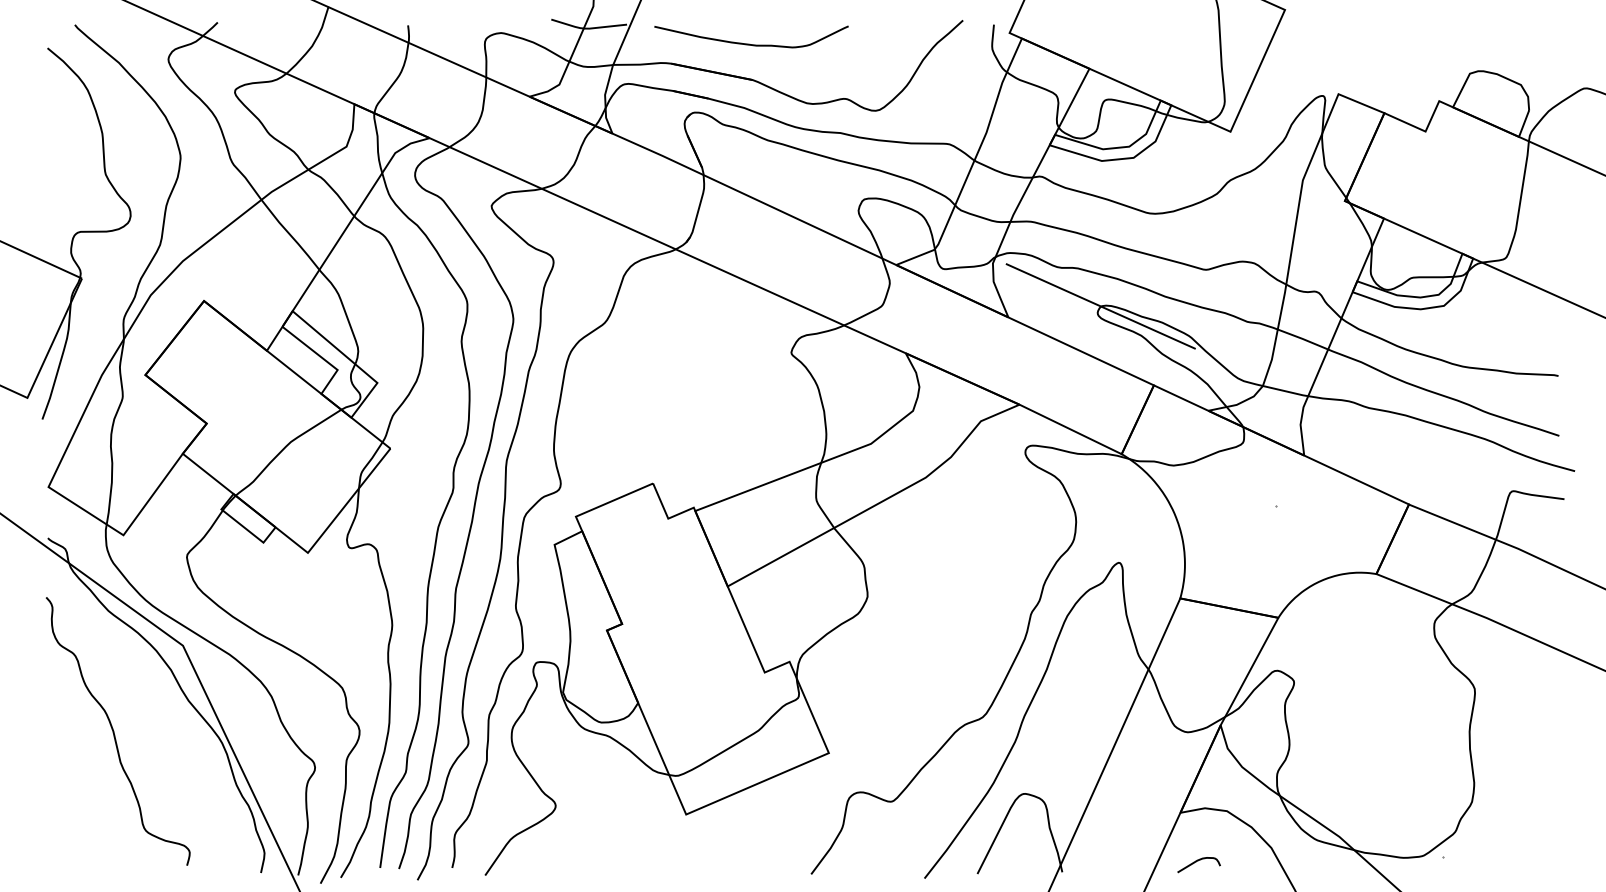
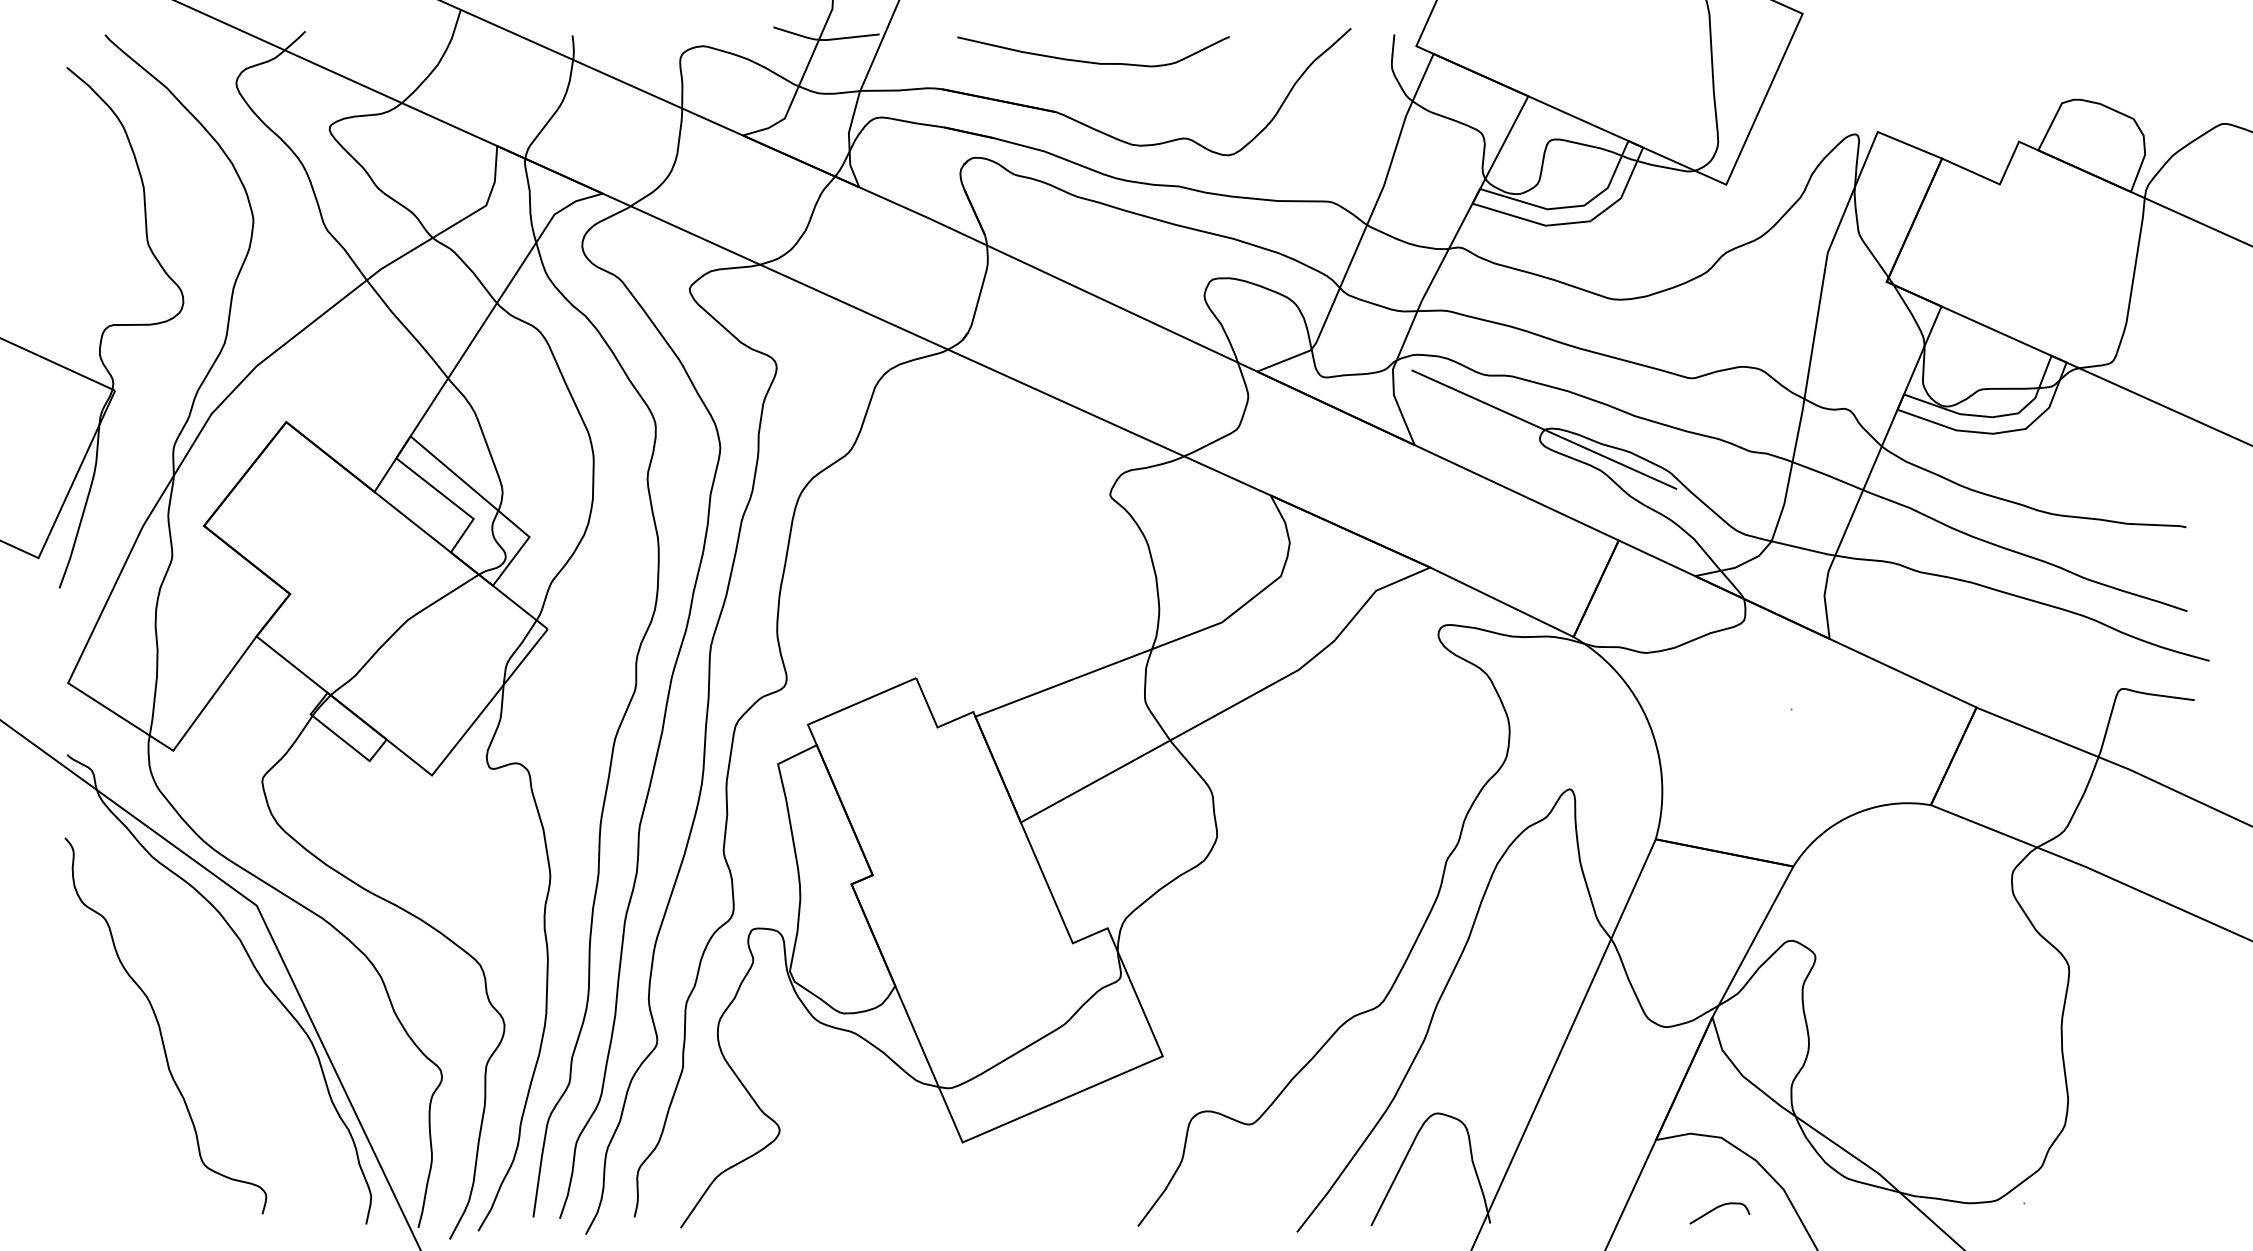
curve: (749, 43) -> (1090, 60), moved
curve: (1196, 862) -> (1716, 1209), moved

